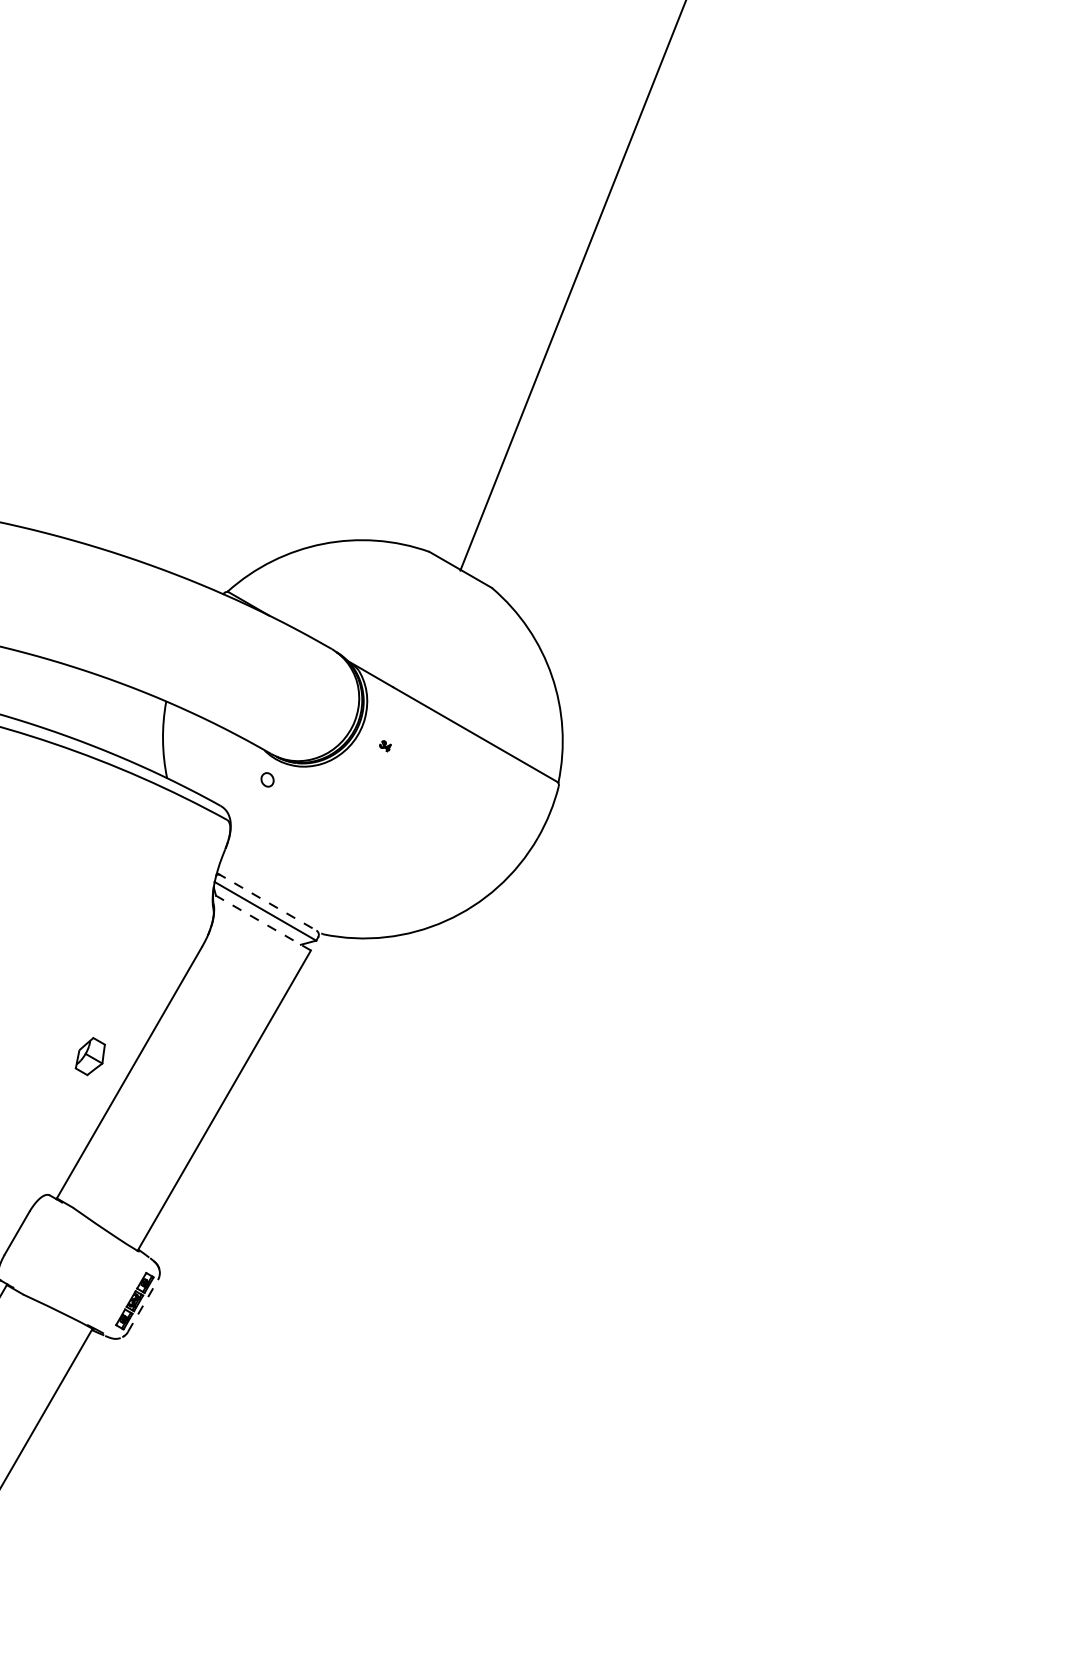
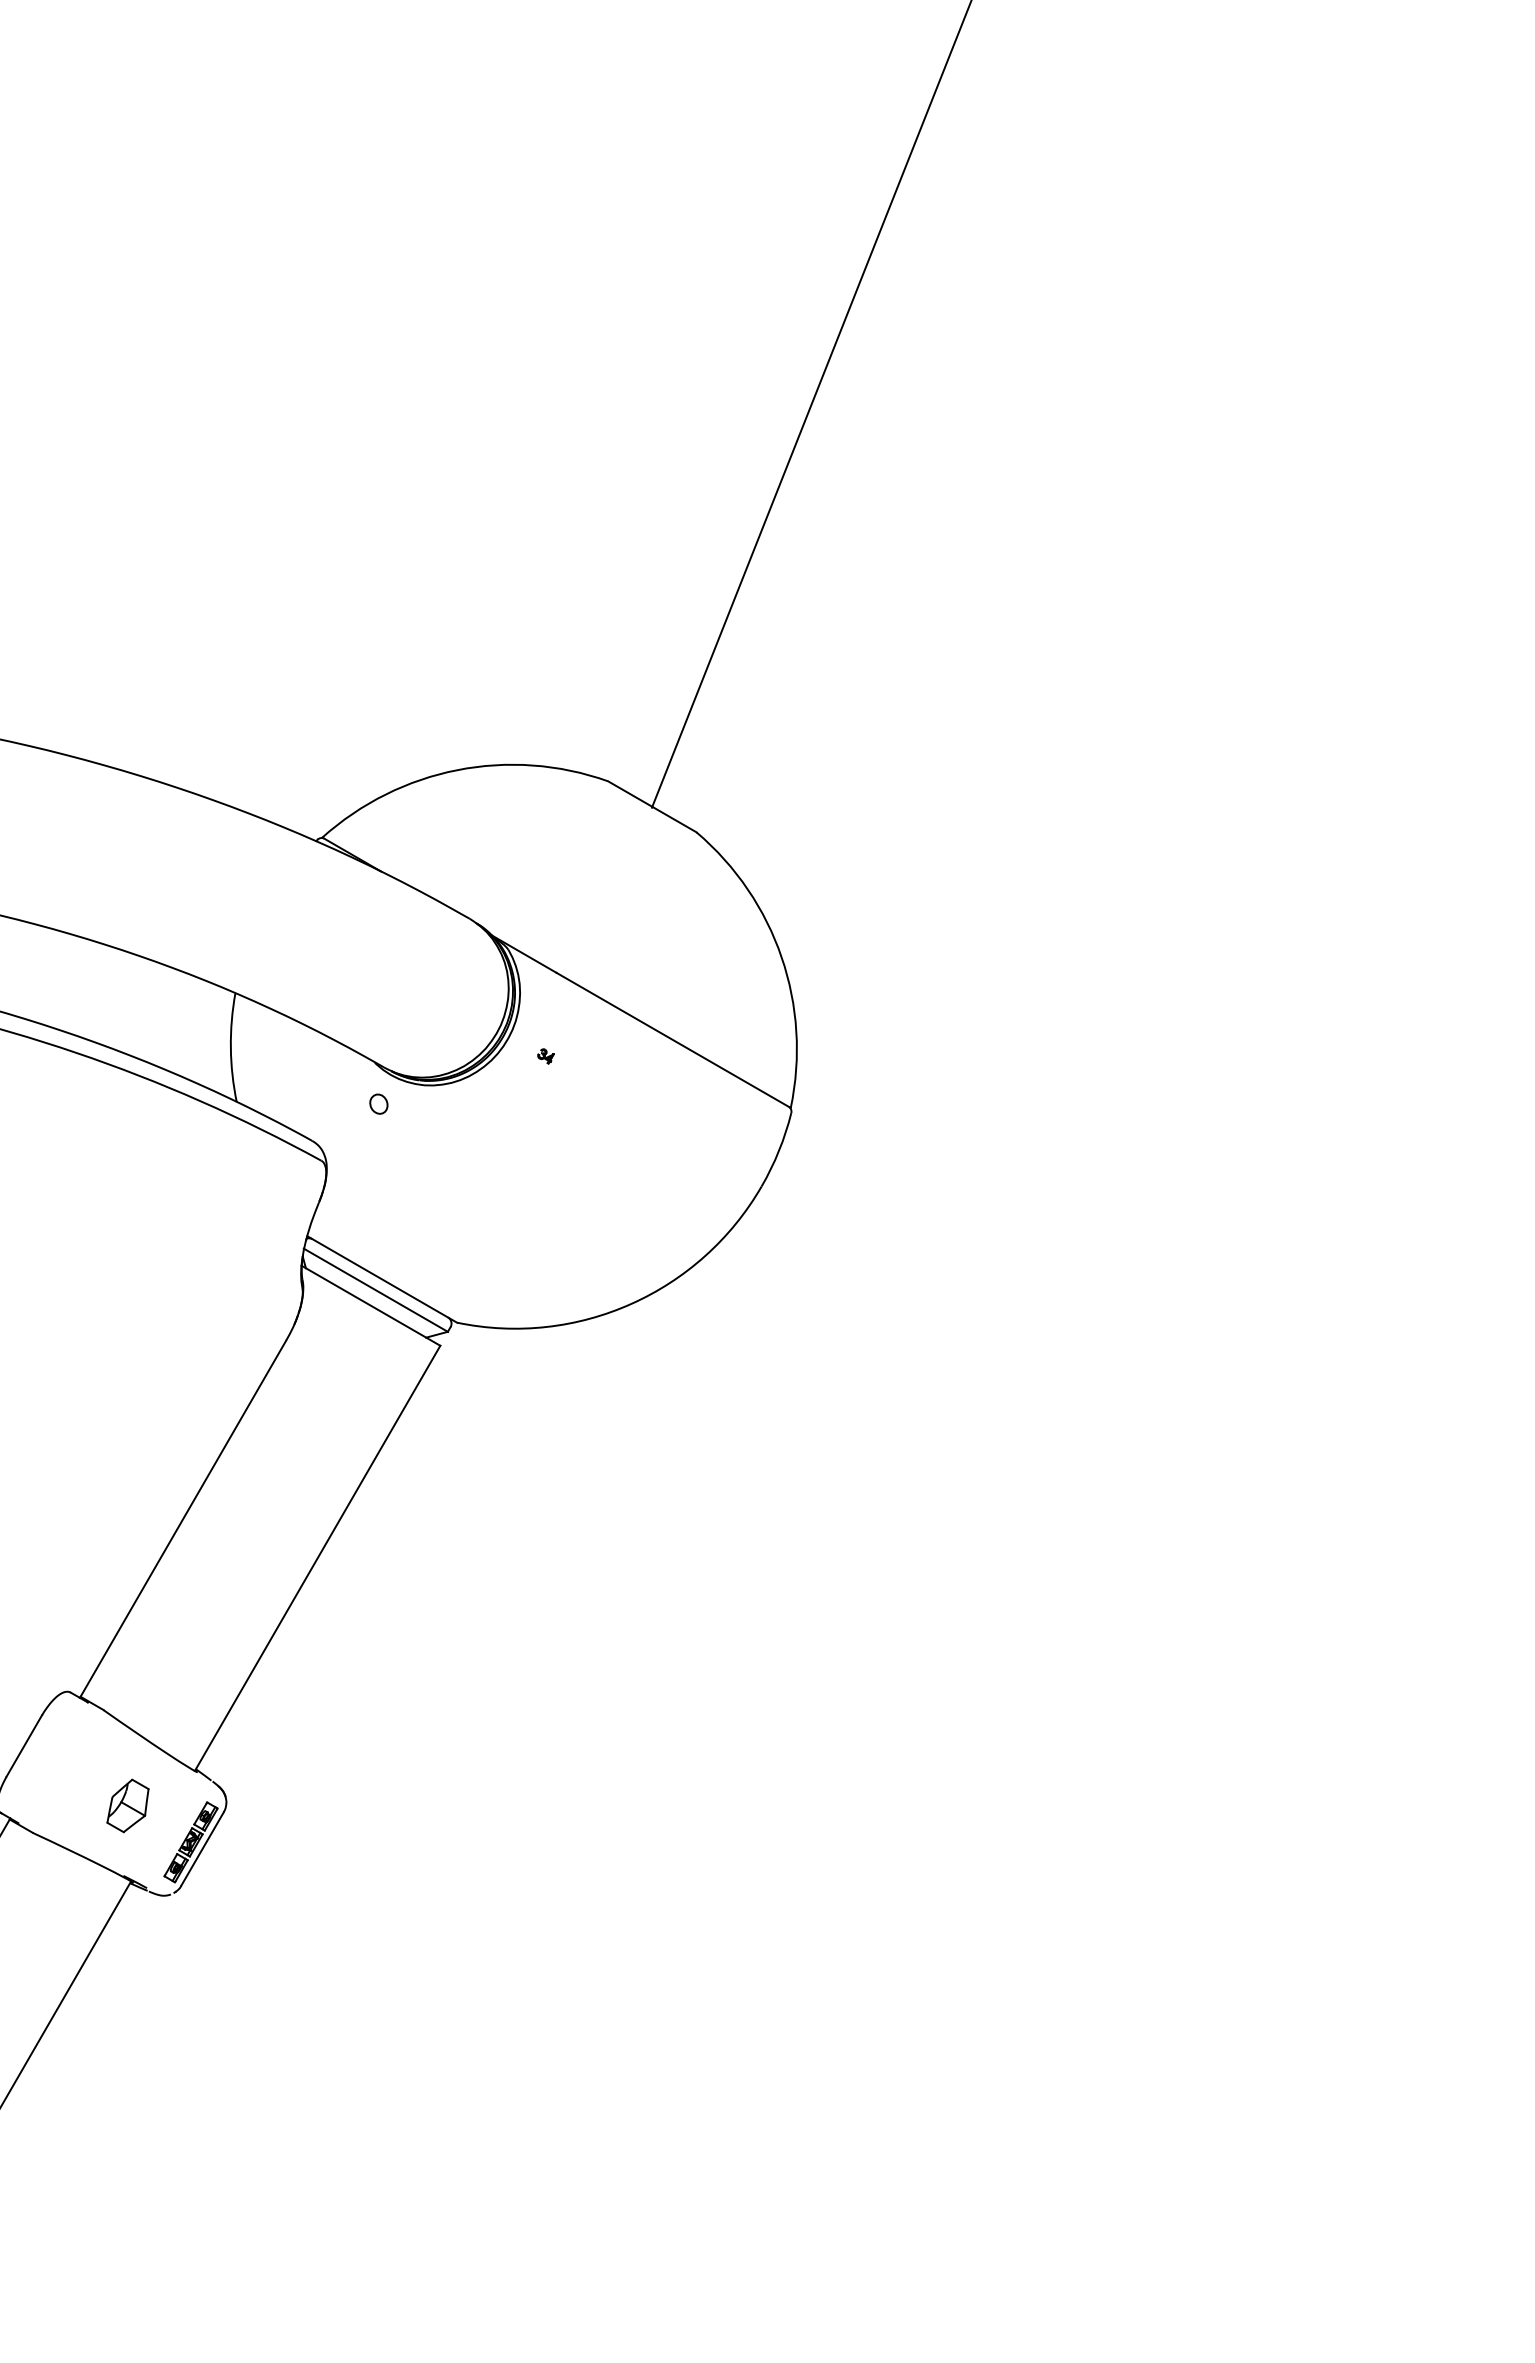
line: (270, 903) -> (382, 1279), dashed -> solid
line: (261, 922) -> (370, 1305), dashed -> solid
part: (90, 1056) -> (127, 1805), moved
line: (142, 1305) -> (202, 1848), dashed -> solid

